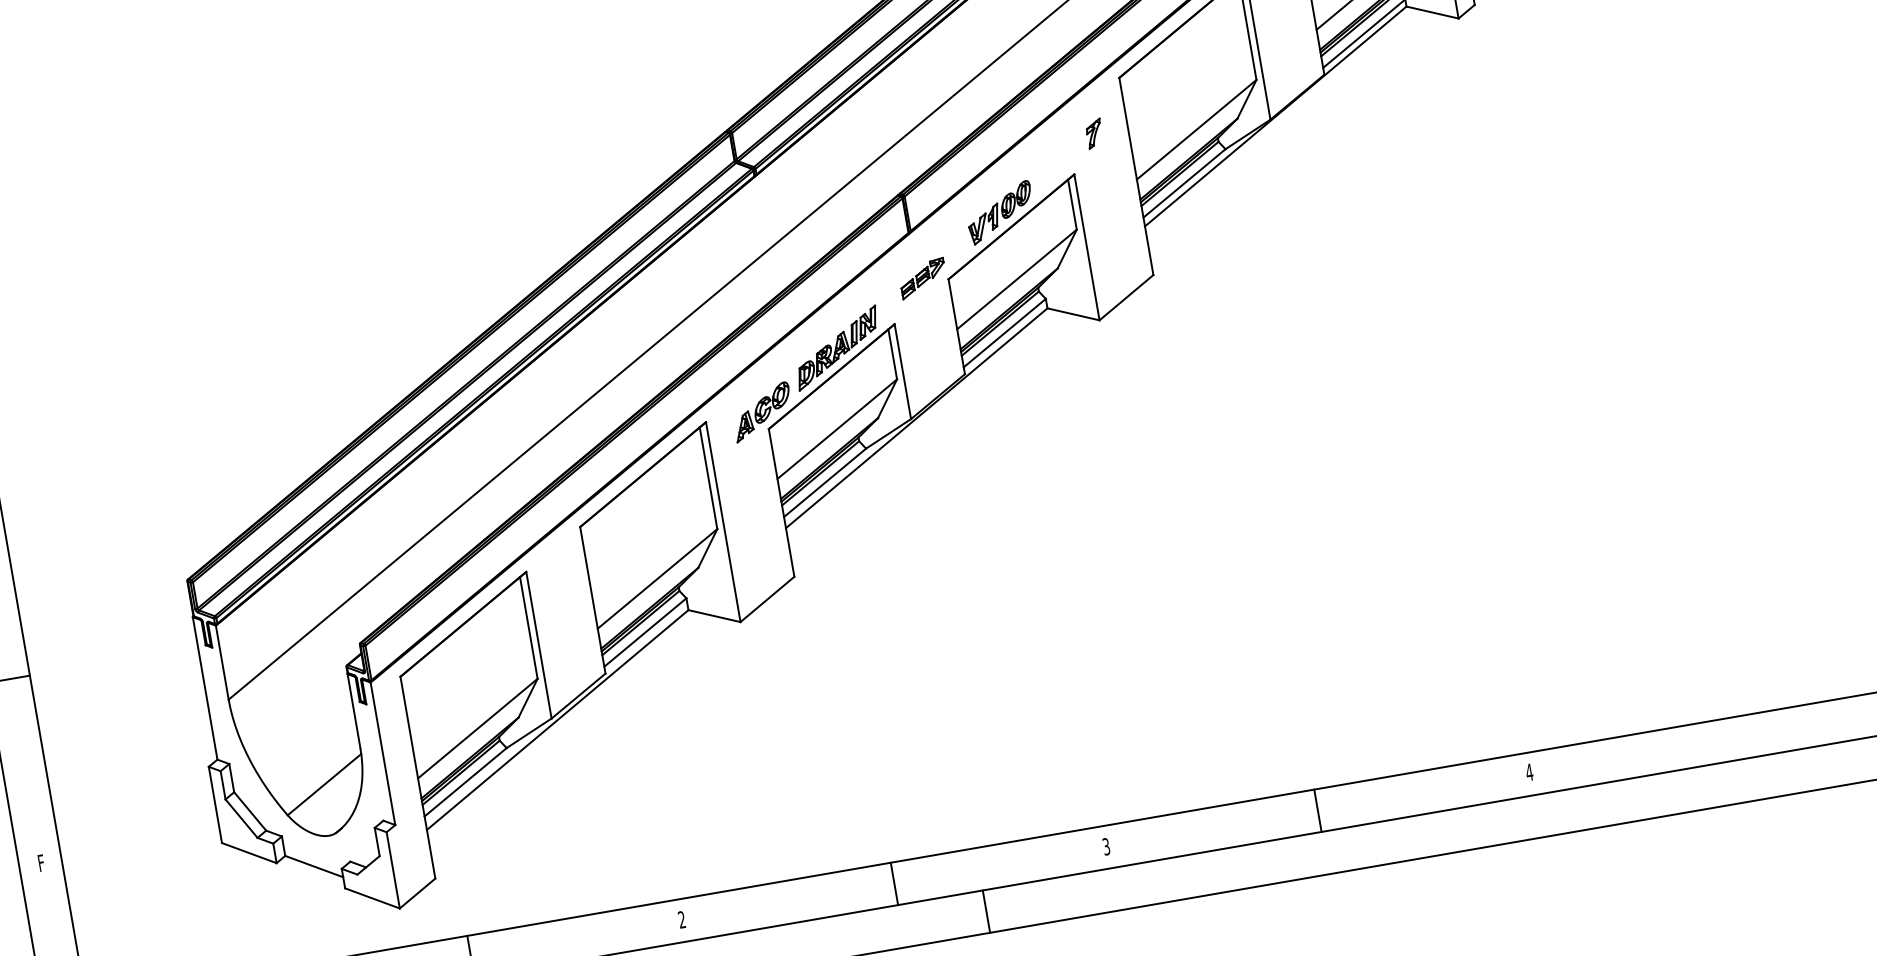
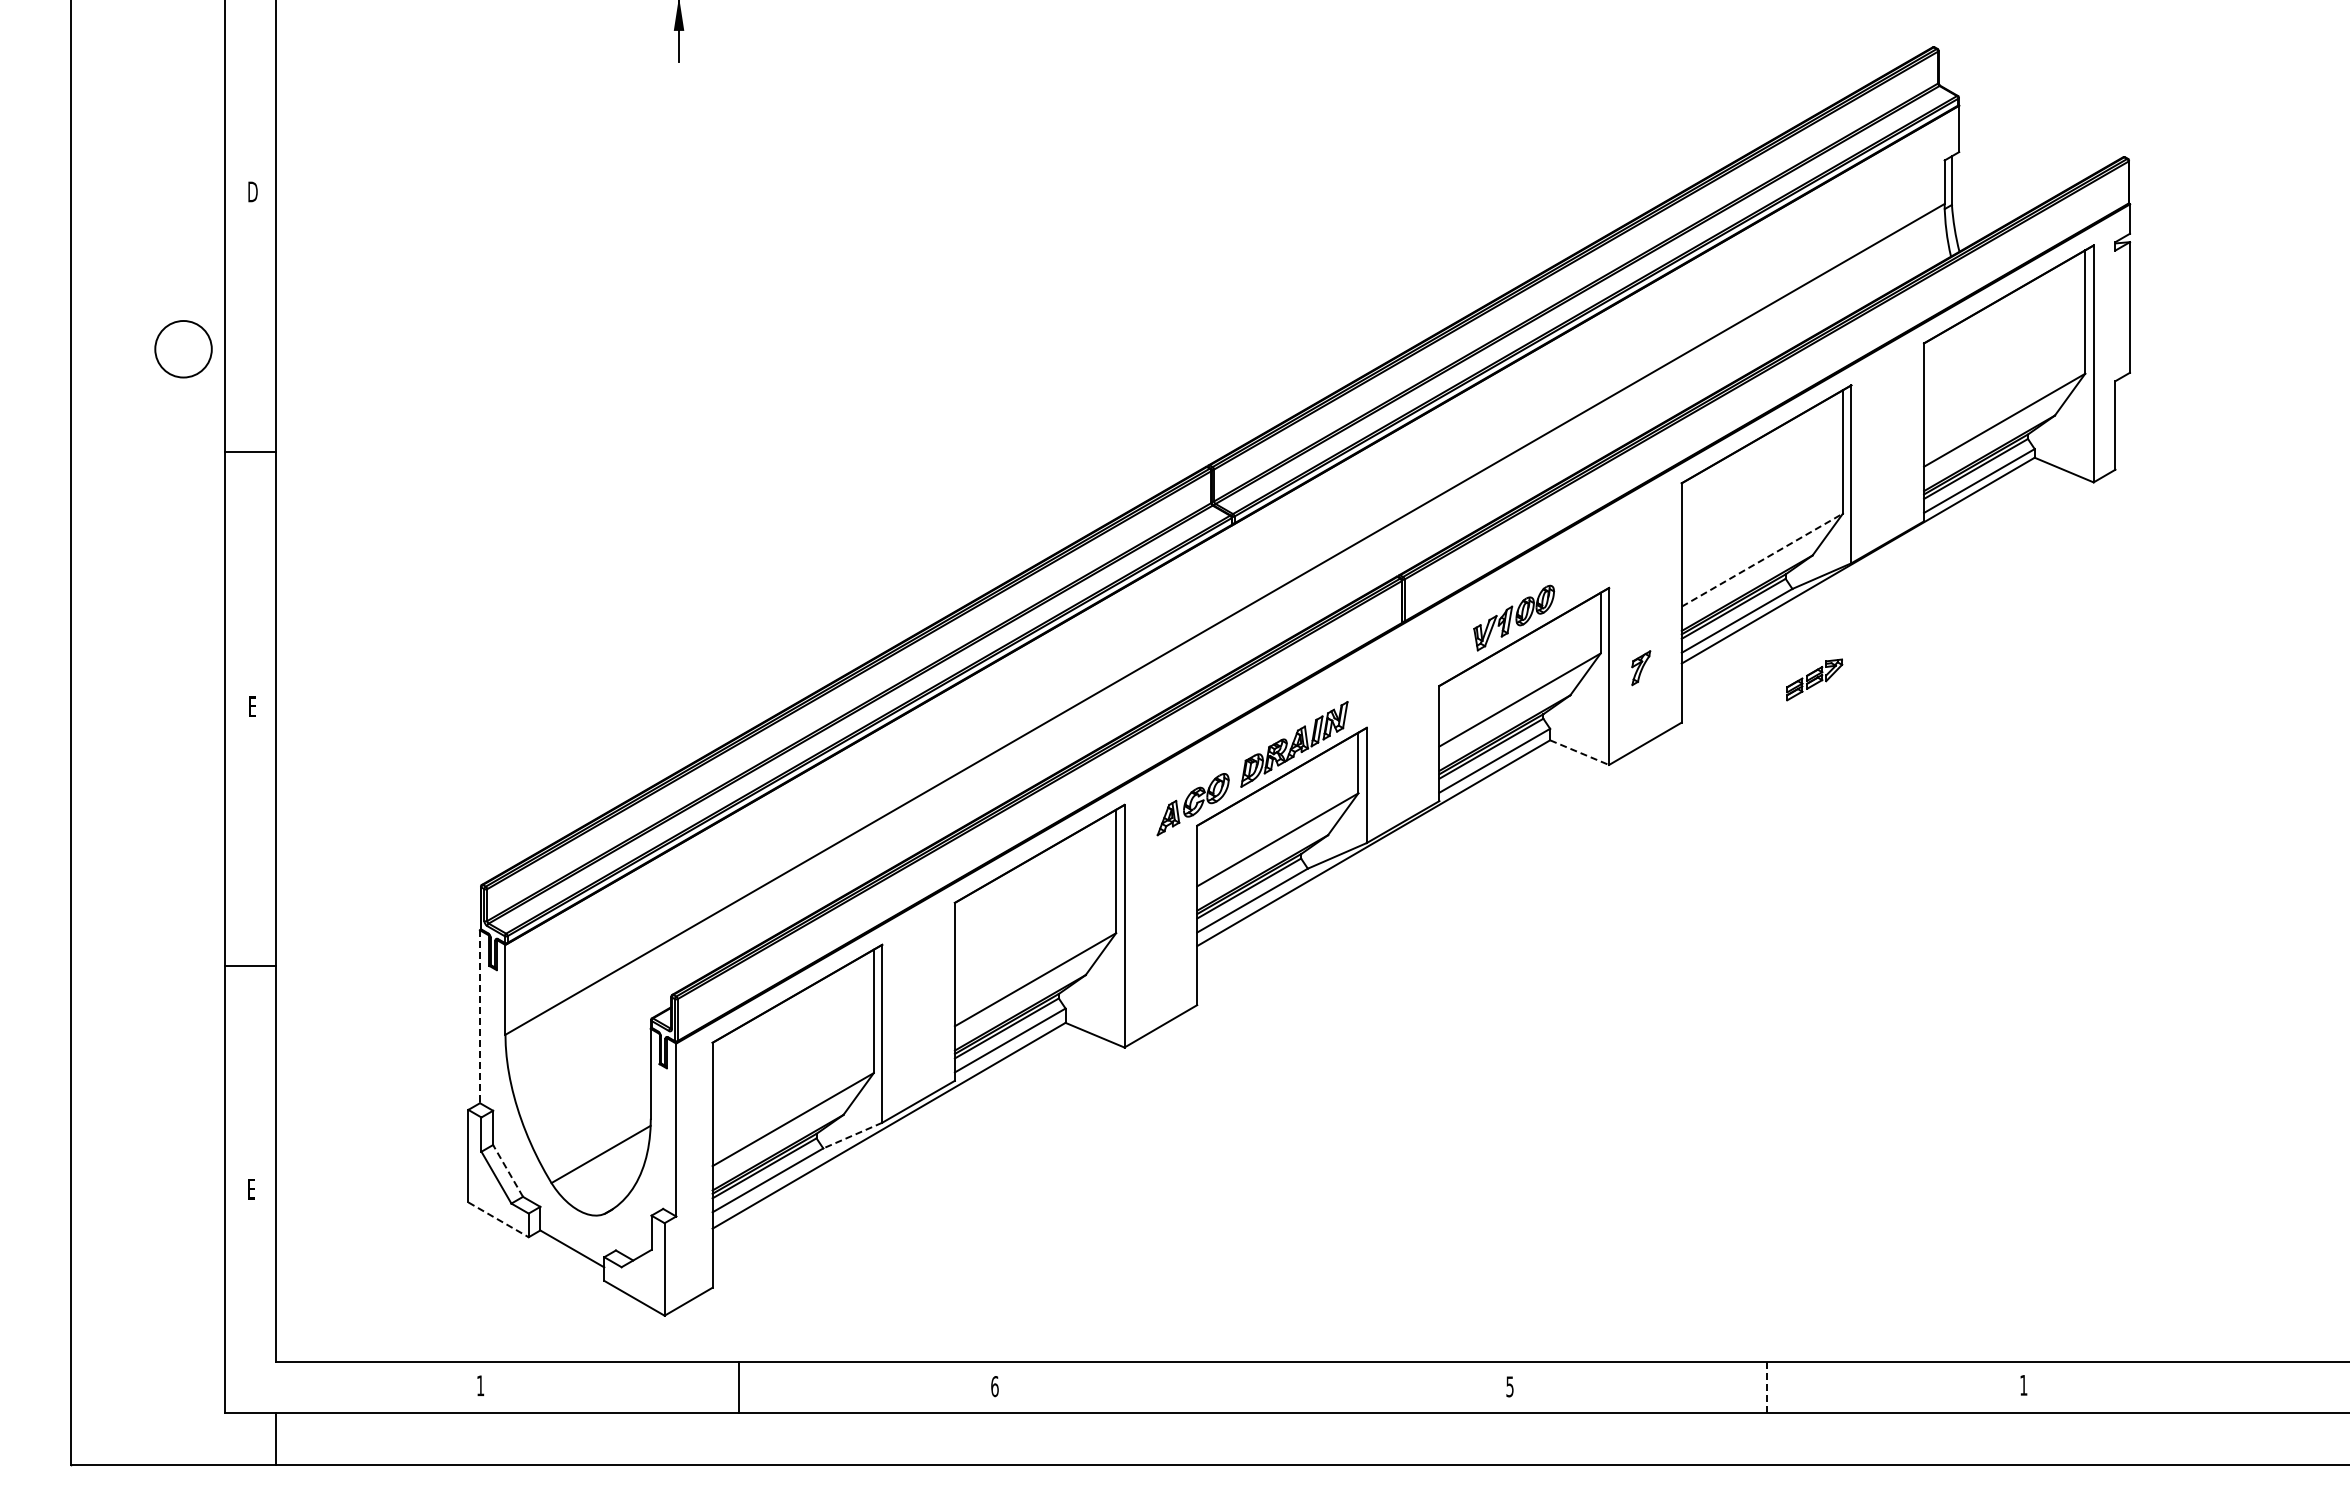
line: (1196, 129) -> (1762, 559), solid -> dashed
part: (1094, 134) -> (1641, 668), moved
part: (922, 278) -> (1814, 679), moved
line: (1073, 314) -> (1579, 752), solid -> dashed
line: (205, 688) -> (480, 1017), solid -> dashed
line: (528, 733) -> (852, 1135), solid -> dashed
text: (1529, 772) -> (2023, 1385), 4 -> 1
line: (1317, 810) -> (1766, 1387), solid -> dashed
line: (250, 811) -> (508, 1170), solid -> dashed
text: (1105, 846) -> (1509, 1386), 3 -> 5
line: (249, 852) -> (498, 1219), solid -> dashed
text: (42, 866) -> (252, 1193), F -> E
line: (894, 883) -> (1252, 1387), removed
line: (986, 911) -> (1355, 1438), removed
text: (681, 919) -> (994, 1386), 2 -> 6

